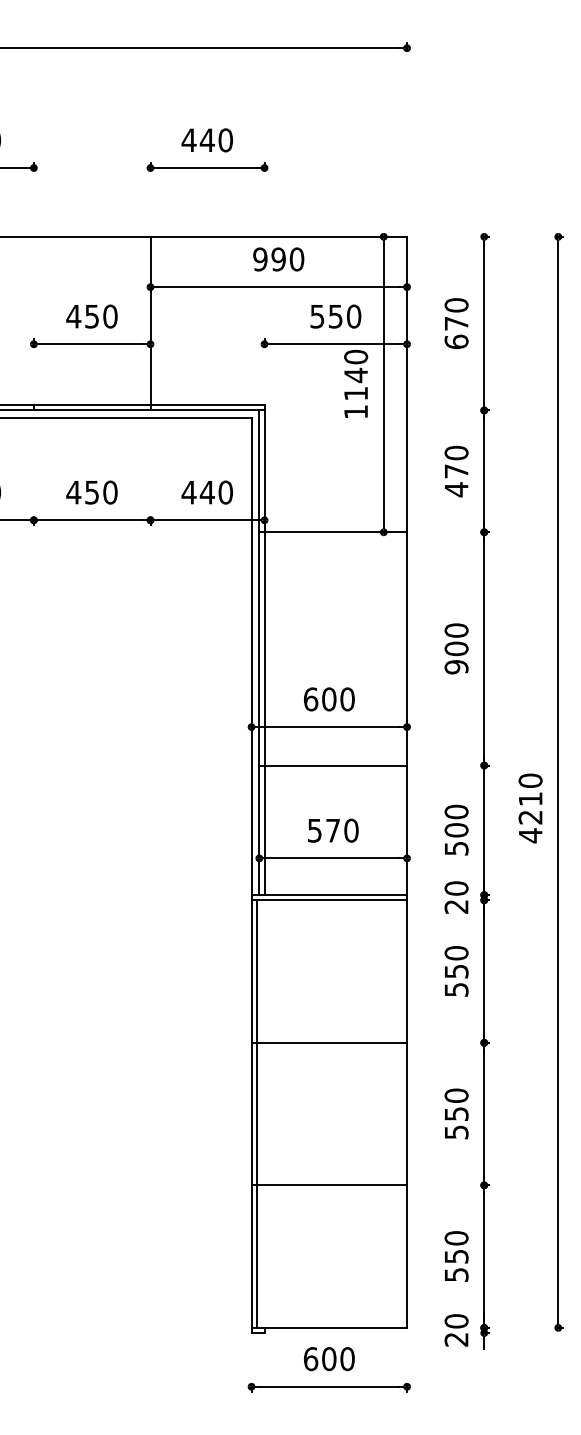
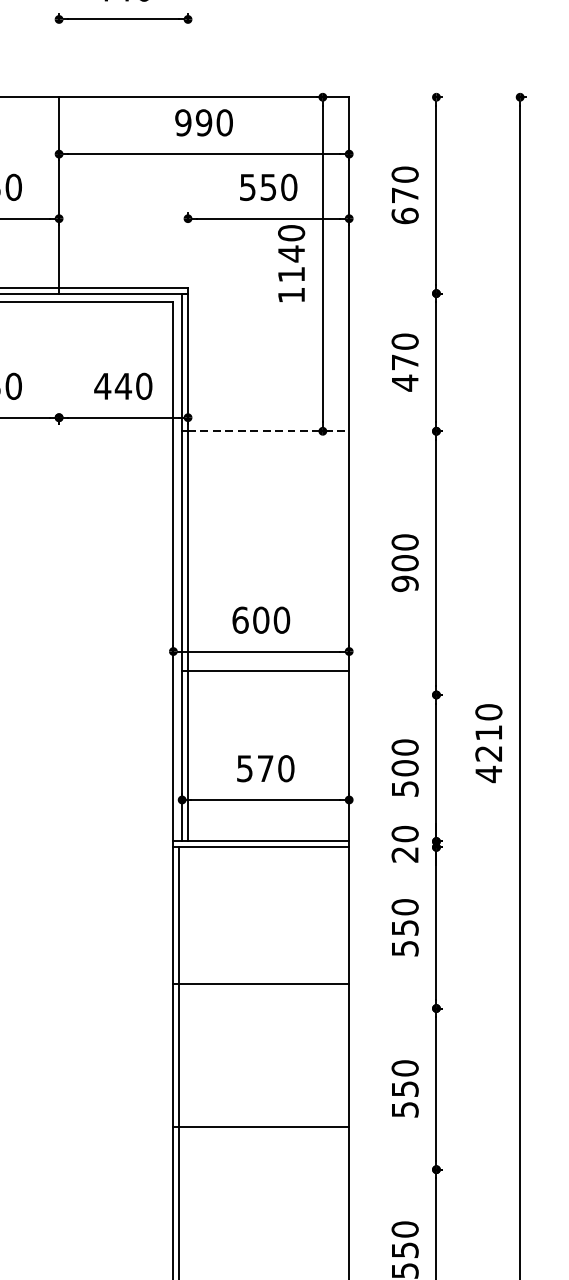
line: (336, 532) -> (269, 431), solid -> dashed
line: (333, 765) -> (266, 671), moved
line: (329, 1042) -> (261, 983), moved
line: (329, 1185) -> (261, 1126), moved

